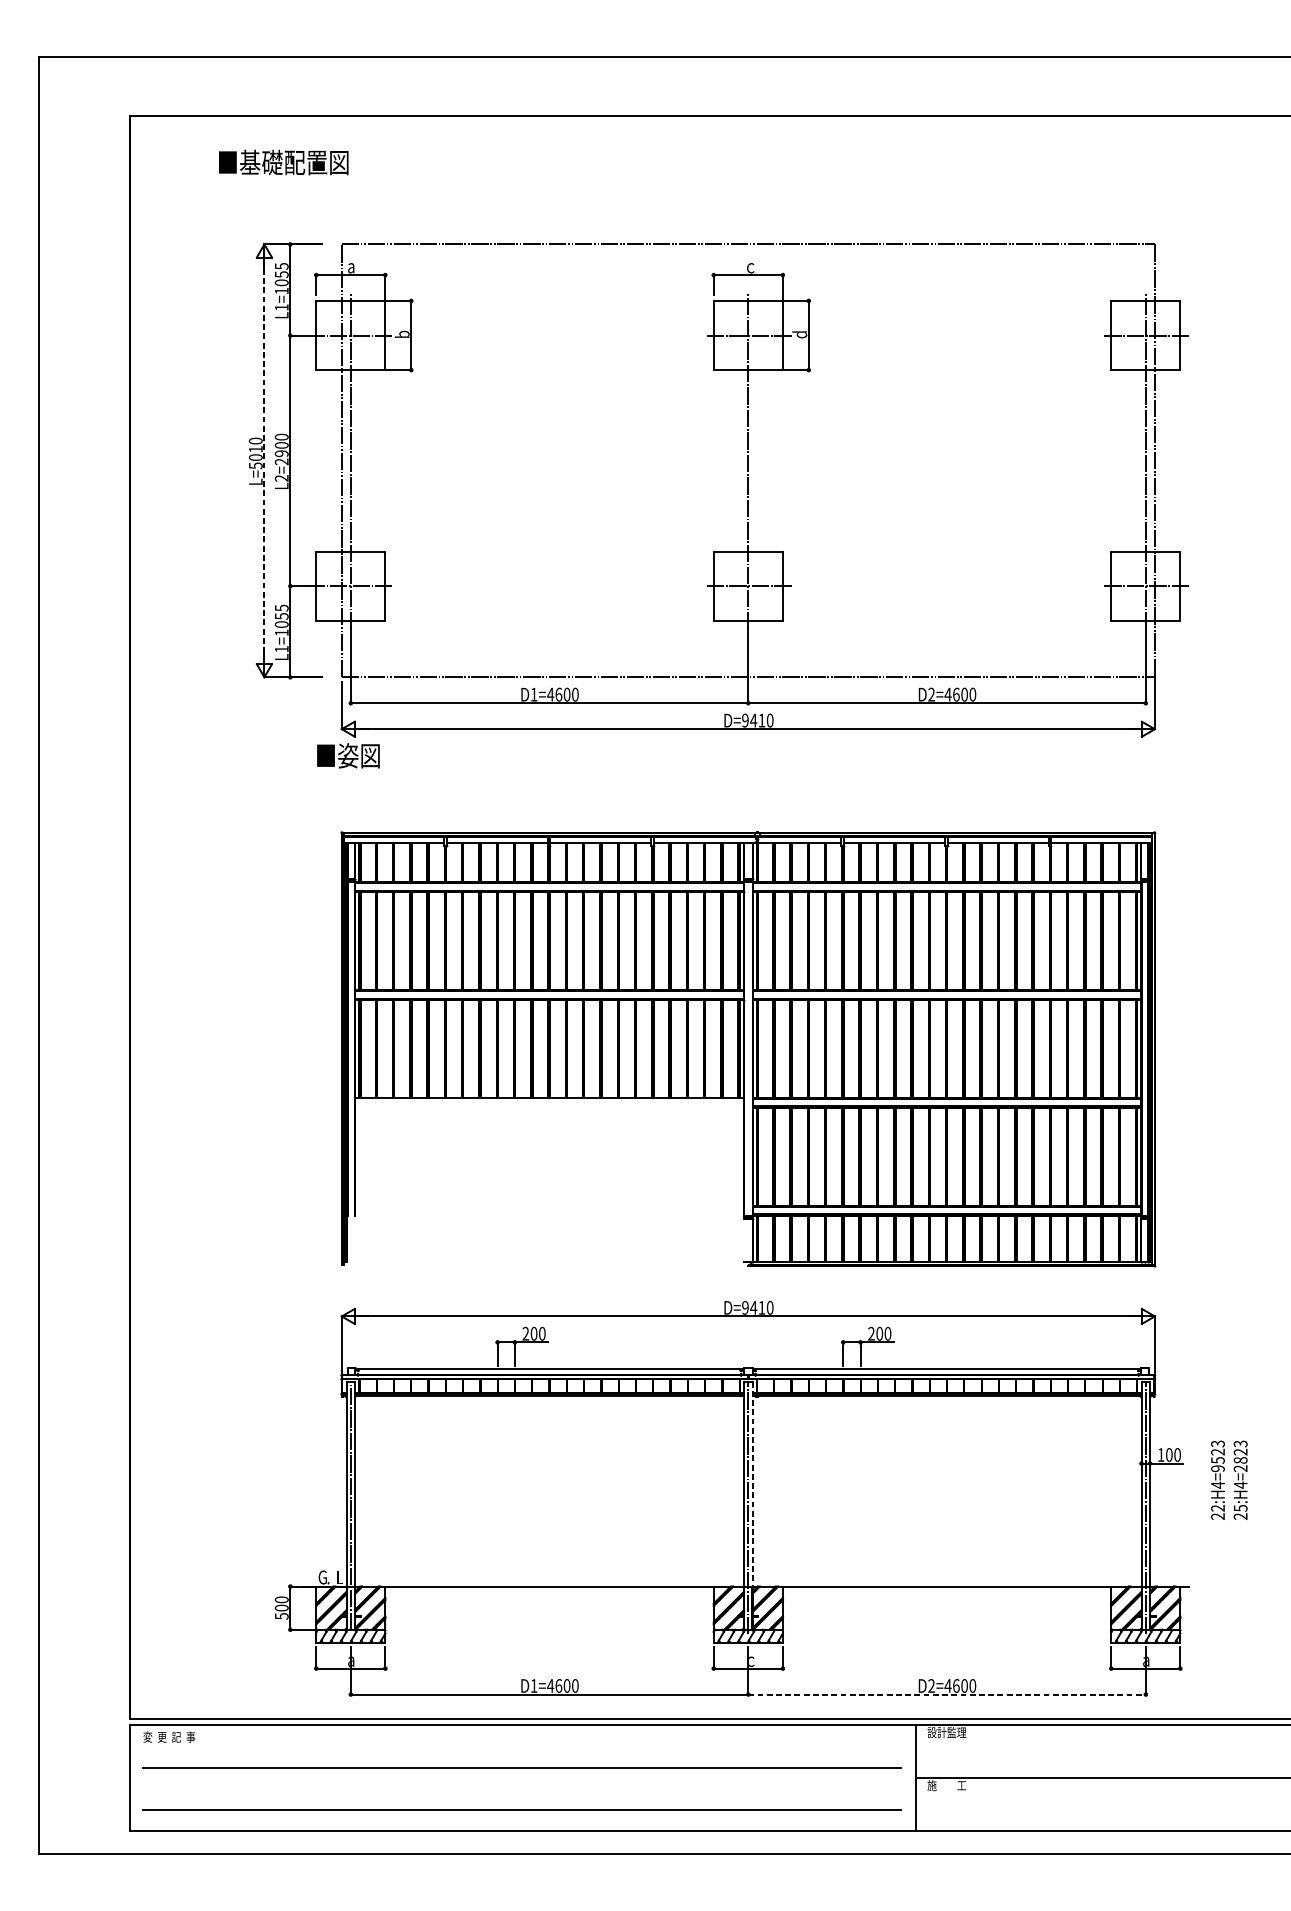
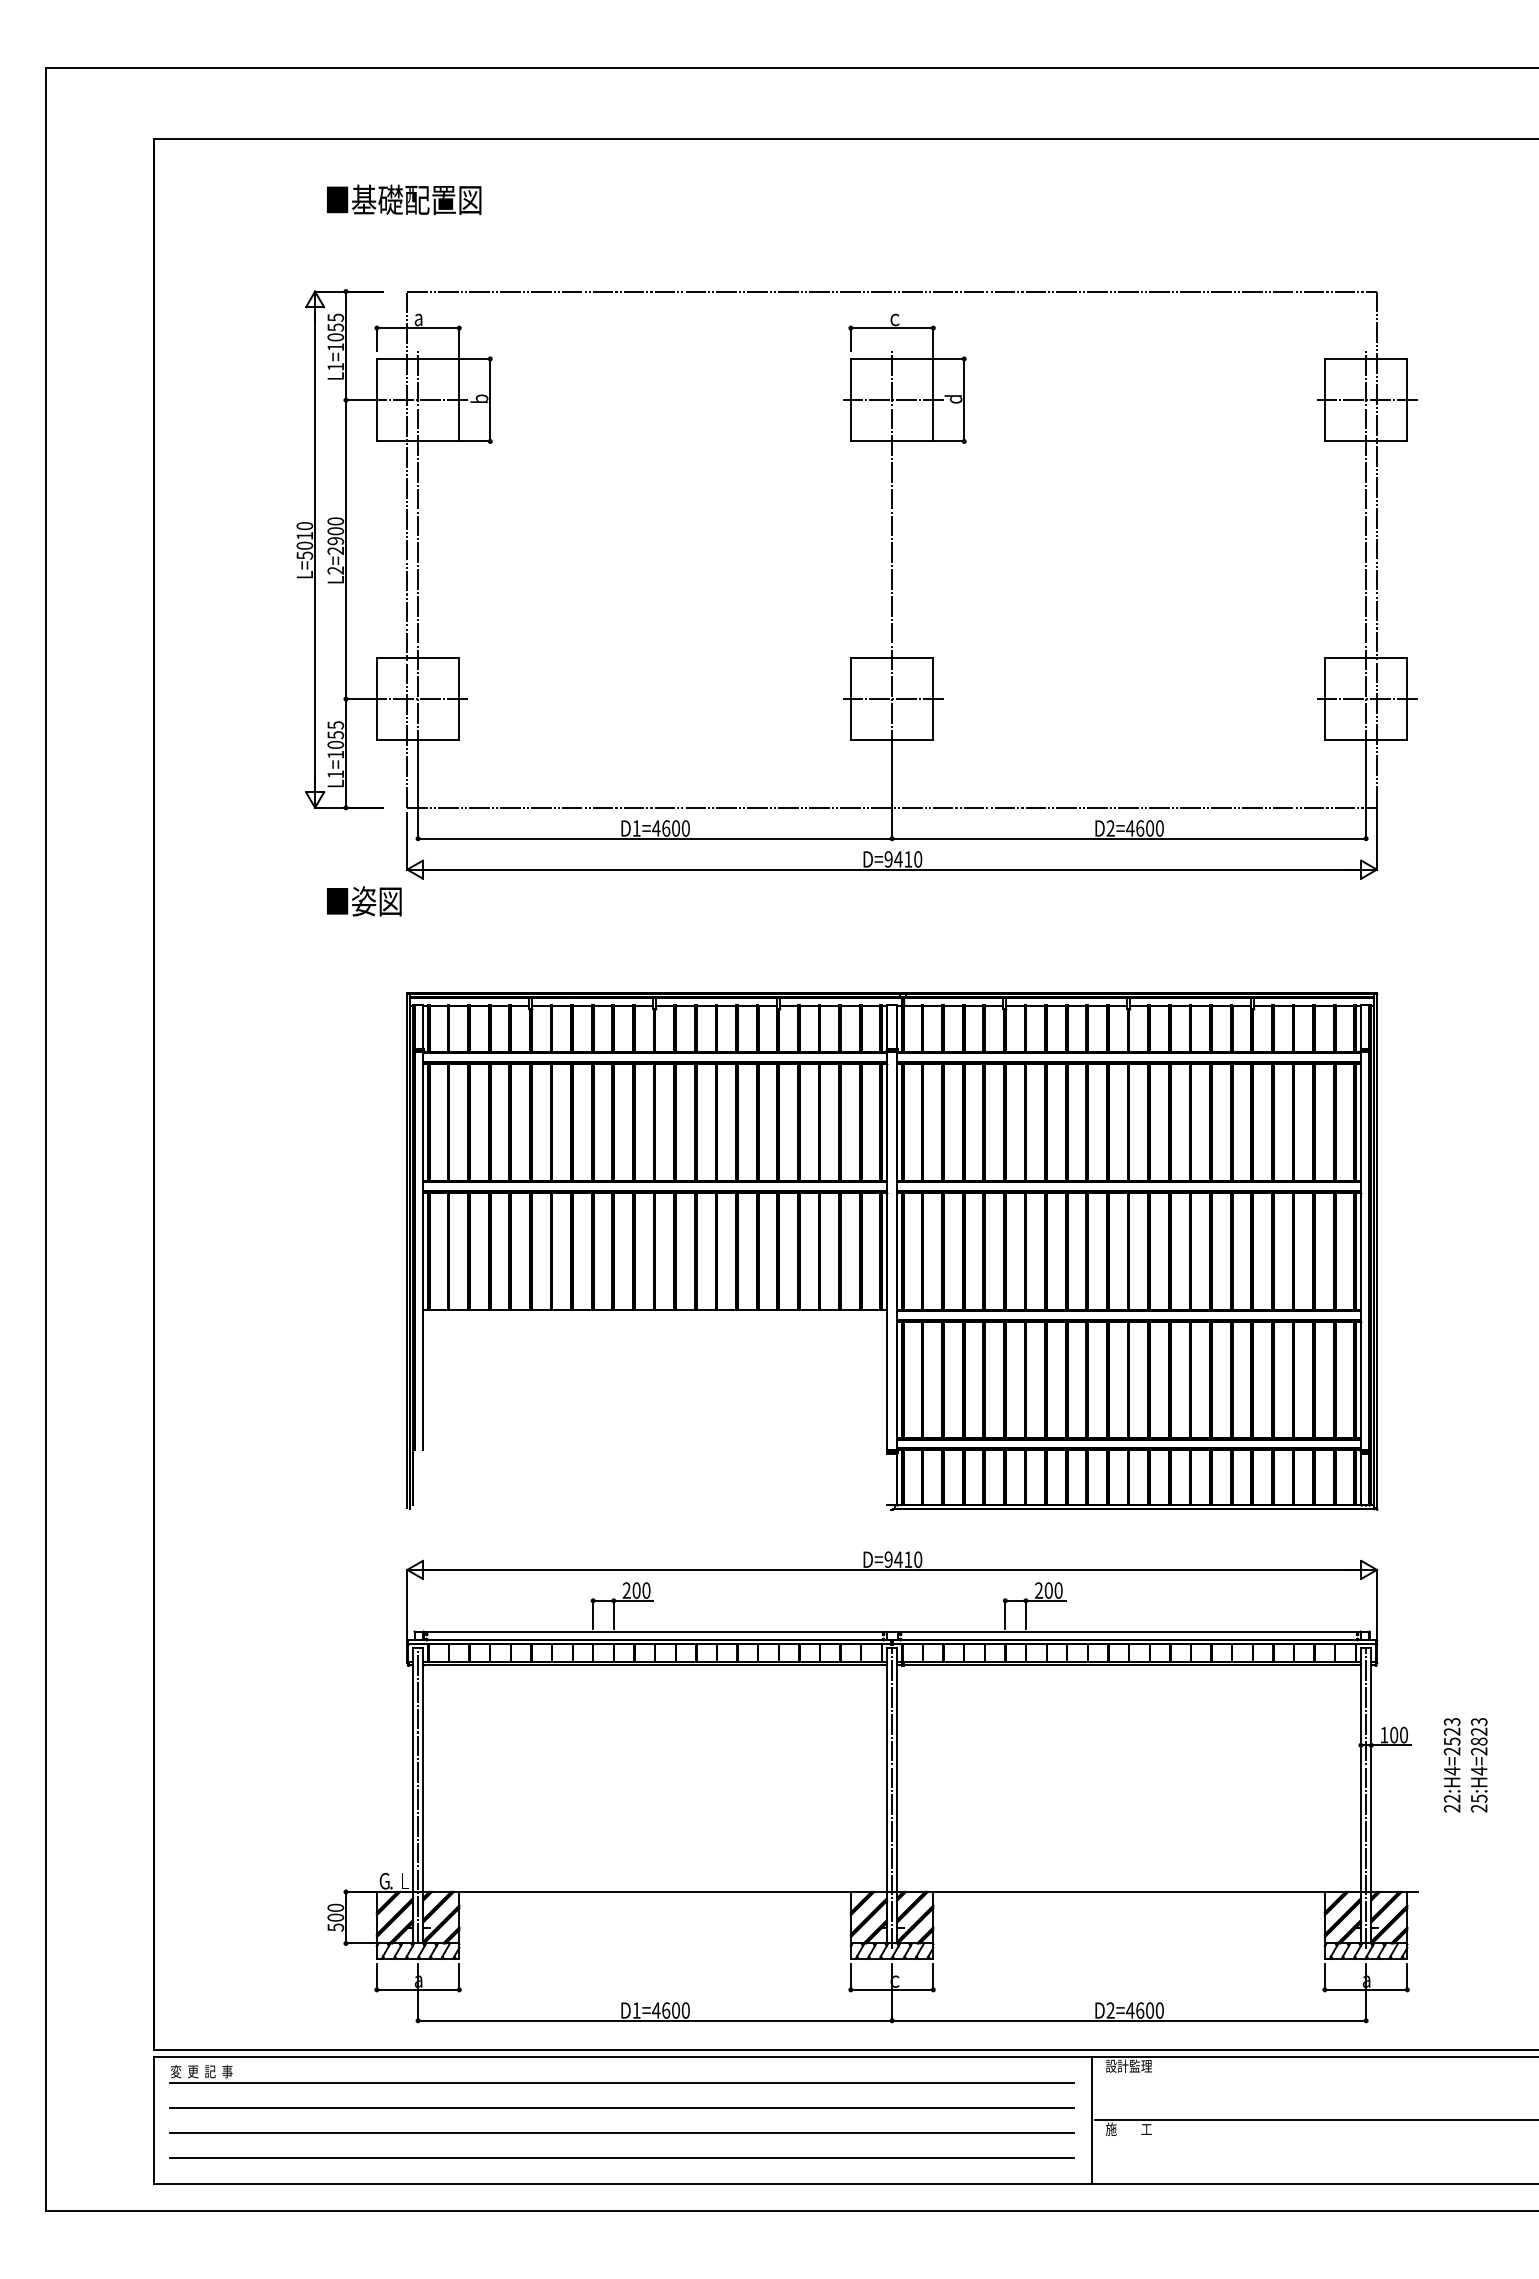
text: (284, 162) -> (404, 199), moved
line: (264, 460) -> (315, 549), dashed -> solid
text: (348, 755) -> (364, 901), moved
text: (1218, 1468) -> (1452, 1751), 22:H4=9523 -> 22:H4=2523
line: (752, 1483) -> (897, 1769), dashed -> solid
line: (947, 1694) -> (1129, 2020), dashed -> solid
line: (521, 1746) -> (621, 2082), added
line: (521, 1789) -> (621, 2133), added

